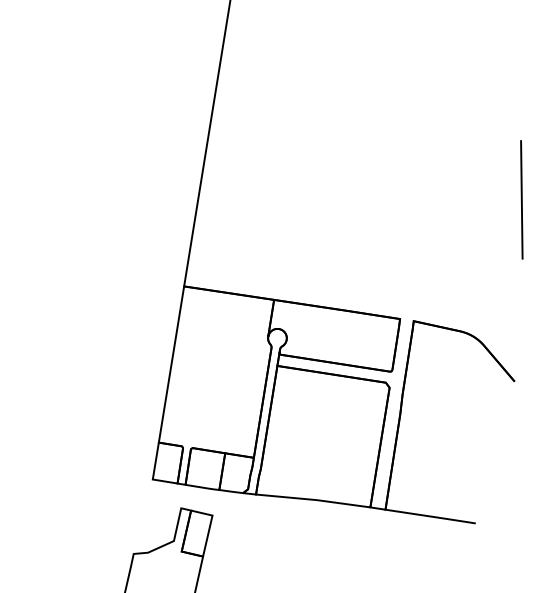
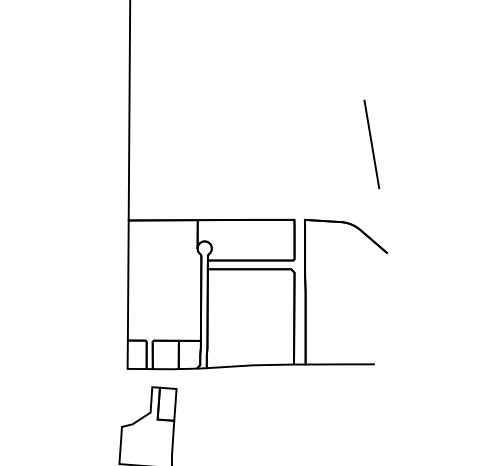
line: (521, 199) -> (371, 144), moved

